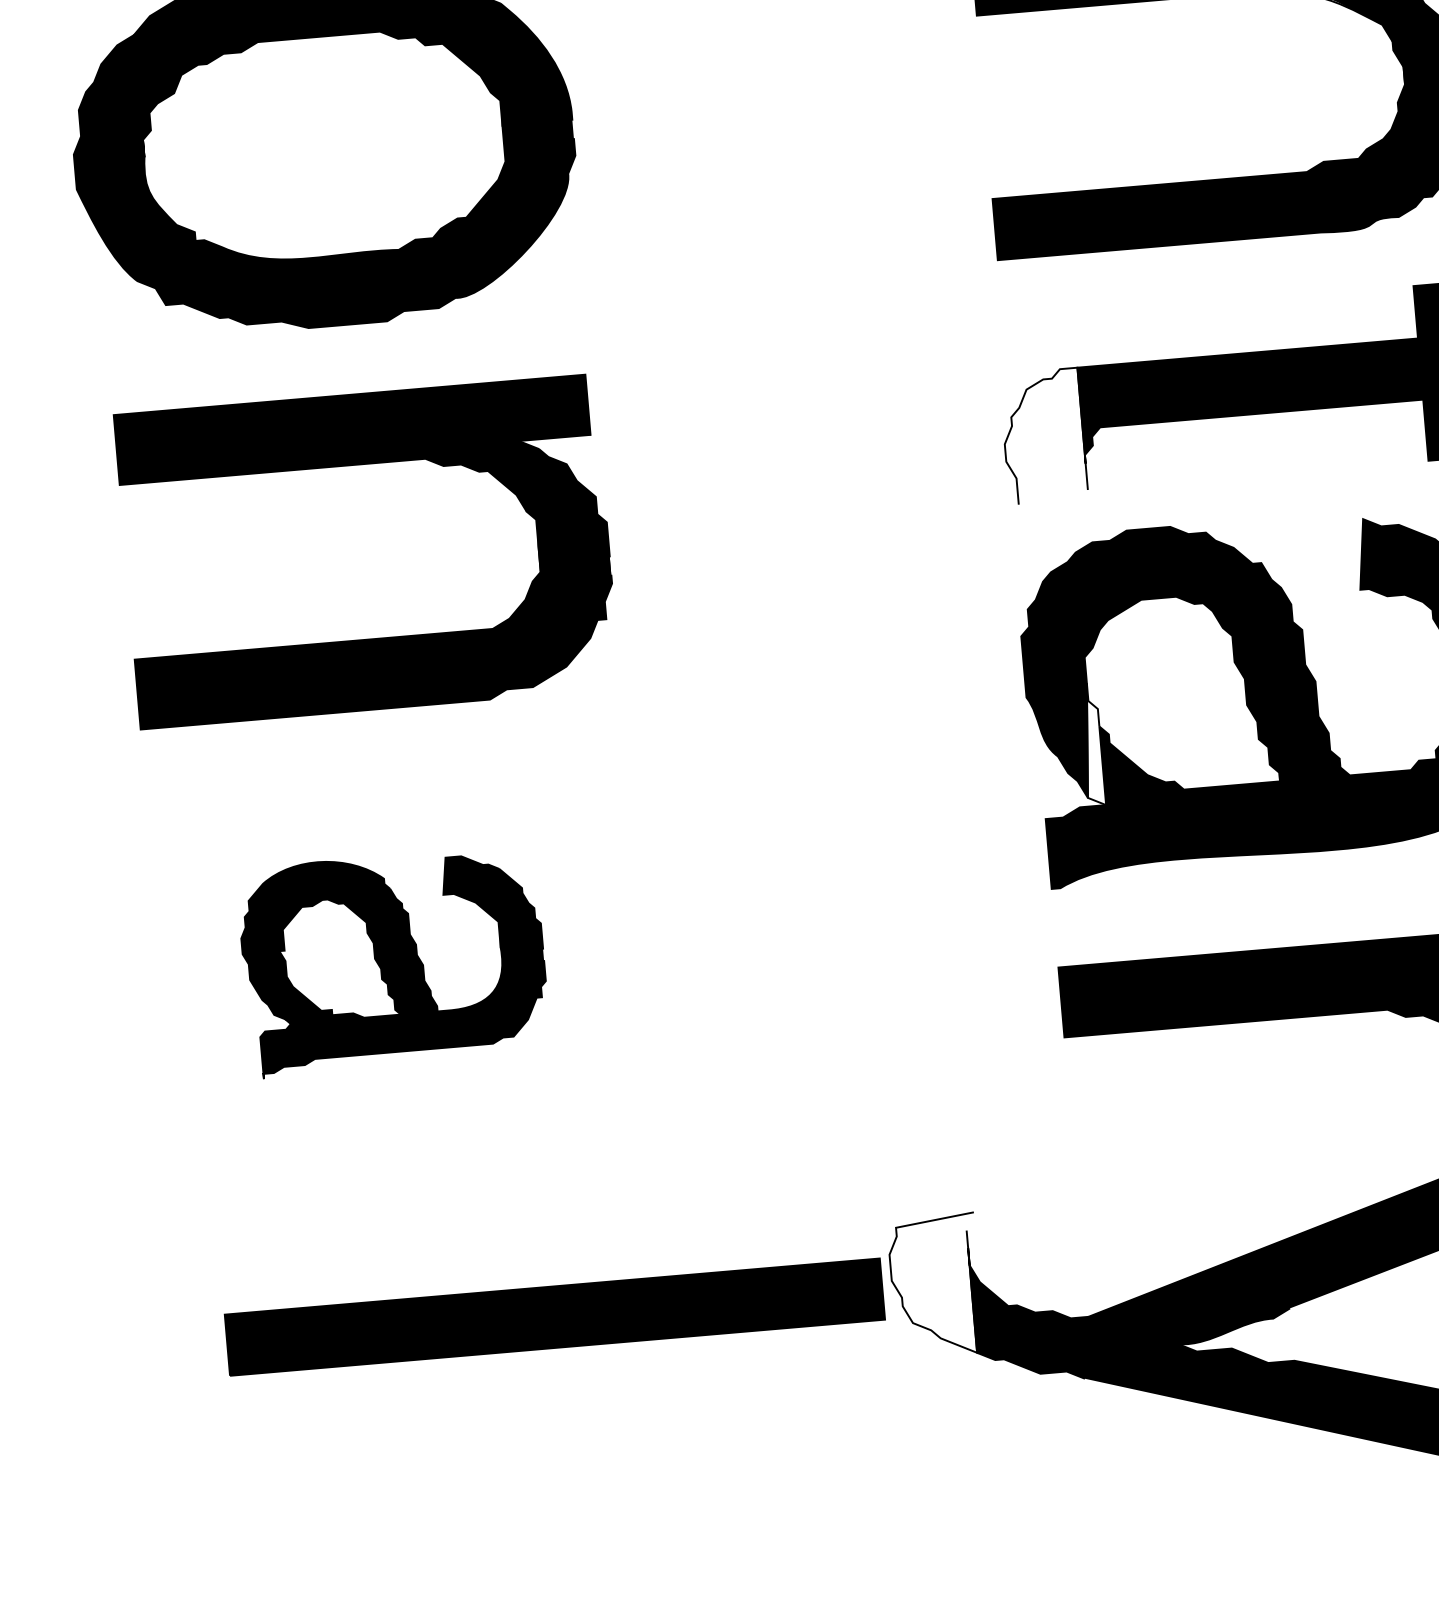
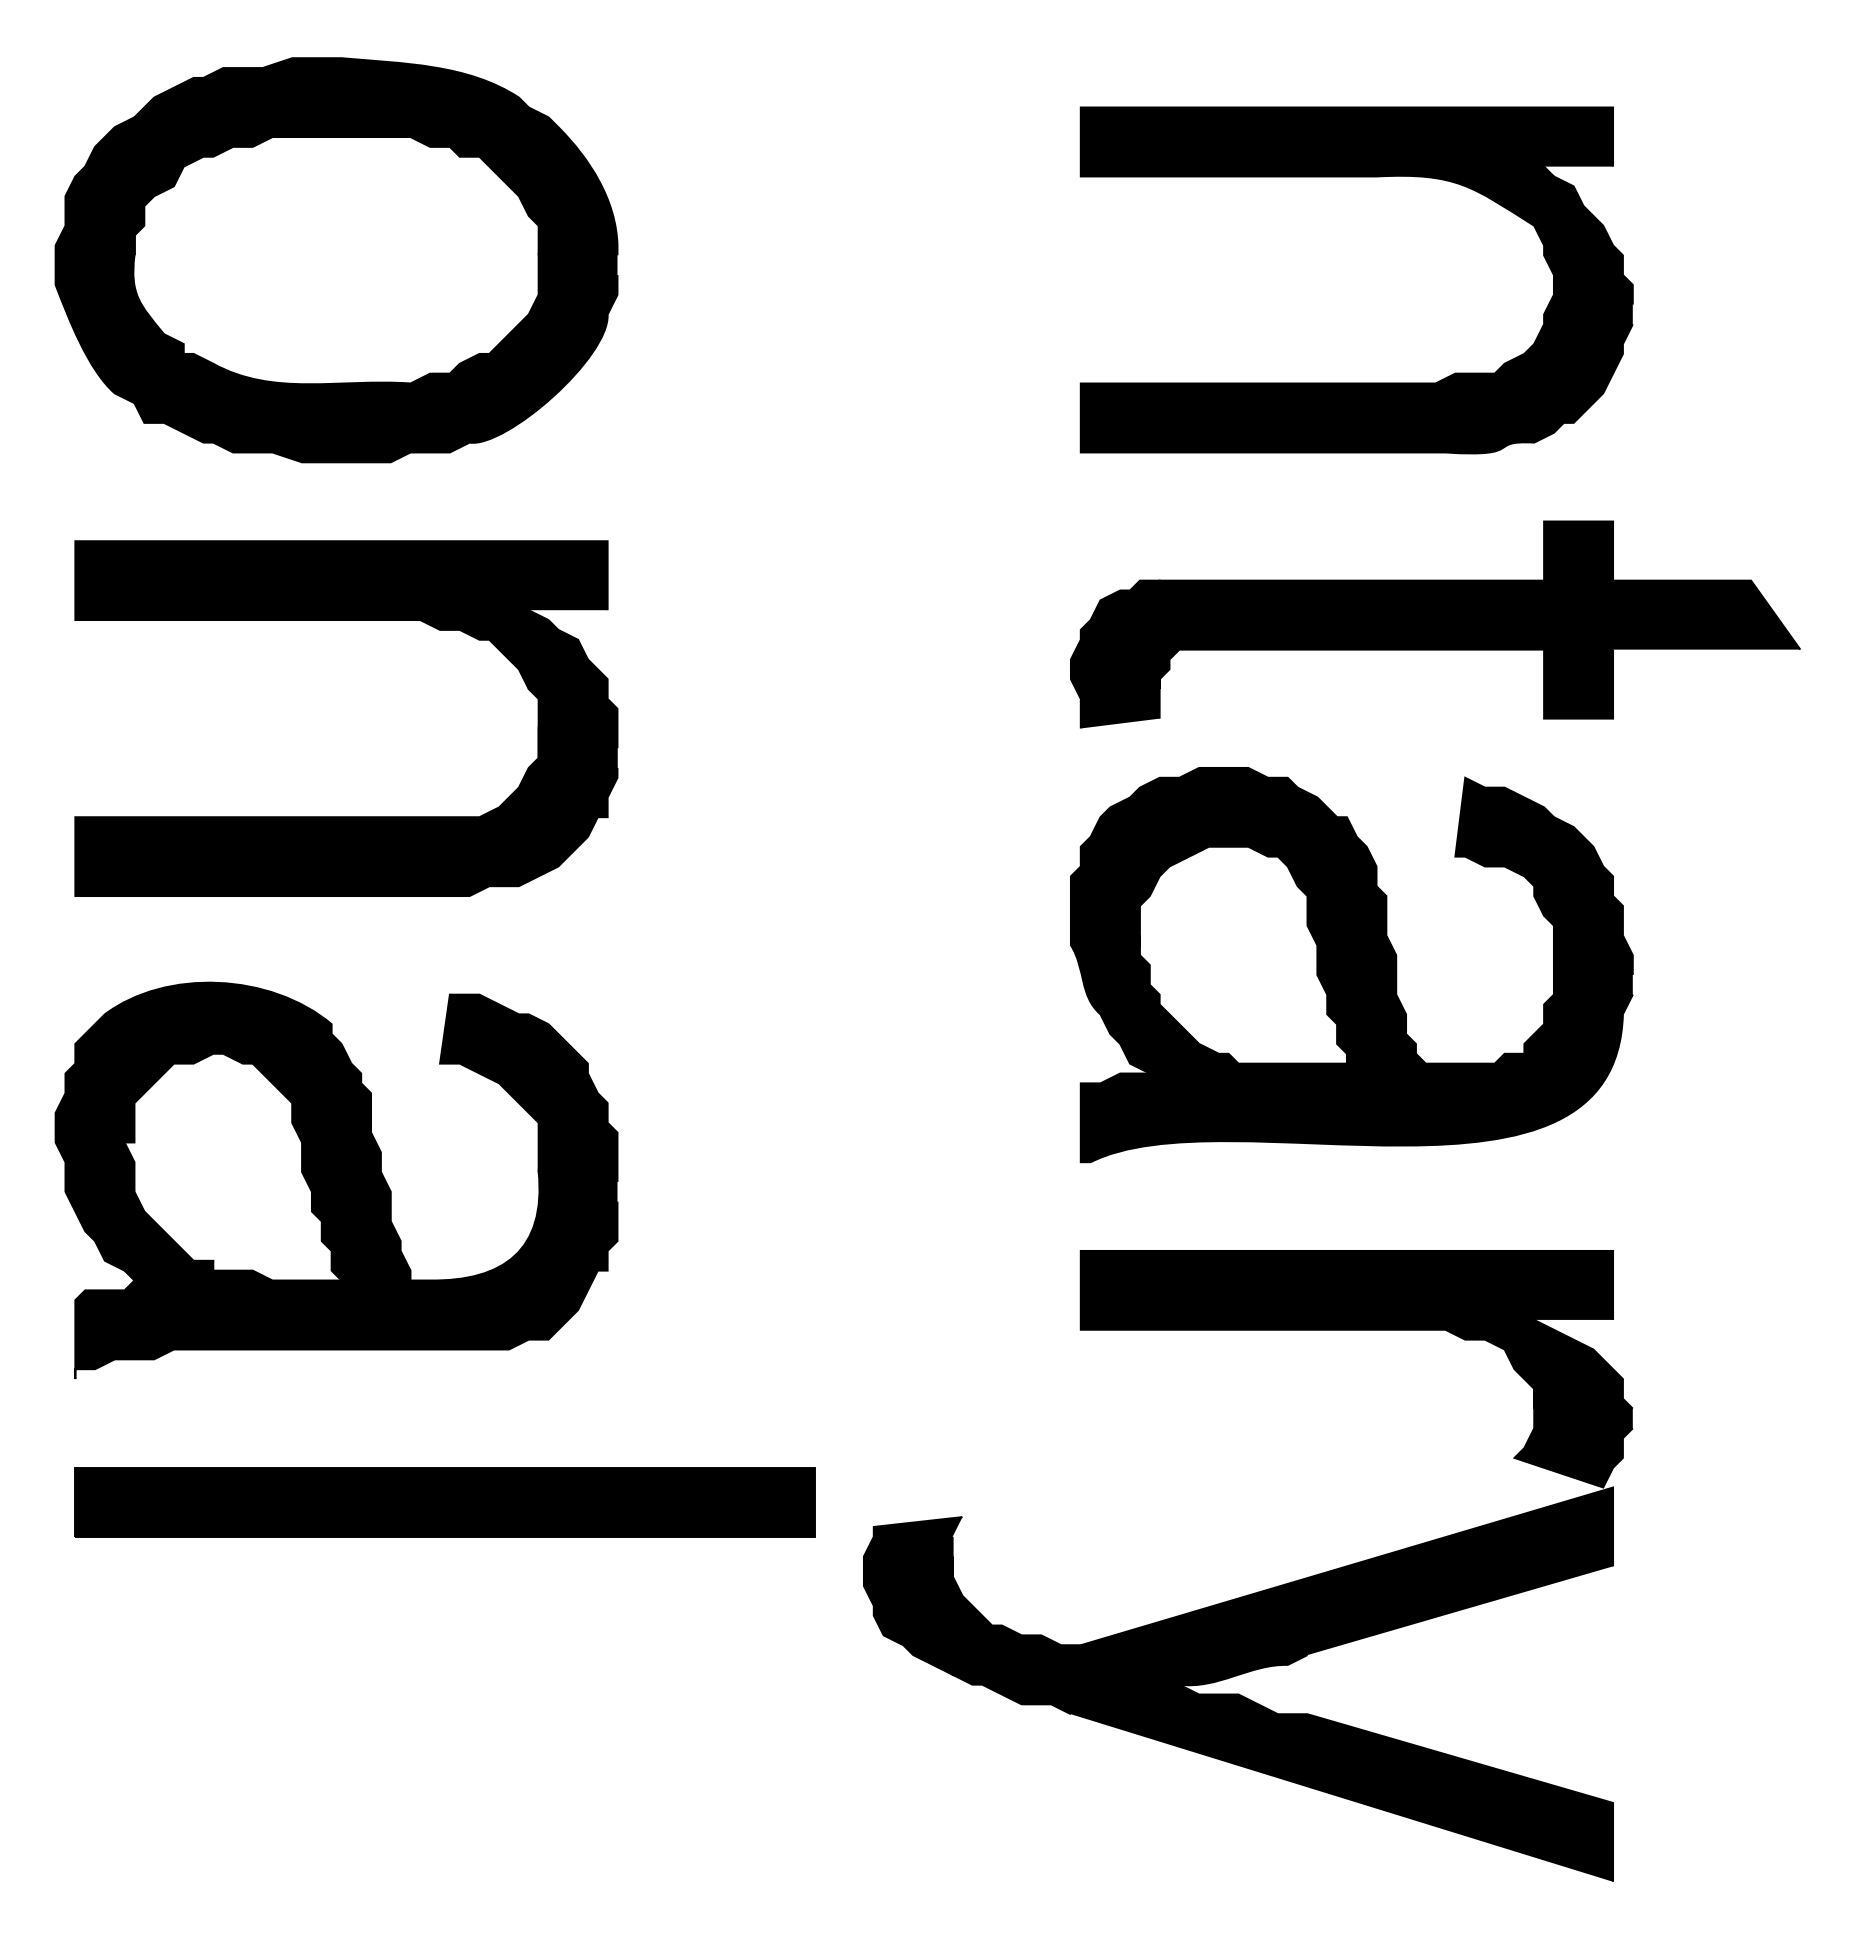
fill: (1043, 436) -> (1114, 654), added
fill: (1091, 744) -> (1139, 1004), added
part: (393, 961) -> (336, 1180), size x1.67
fill: (935, 1285) -> (912, 1595), added
part: (554, 1317) -> (444, 1502), moved

